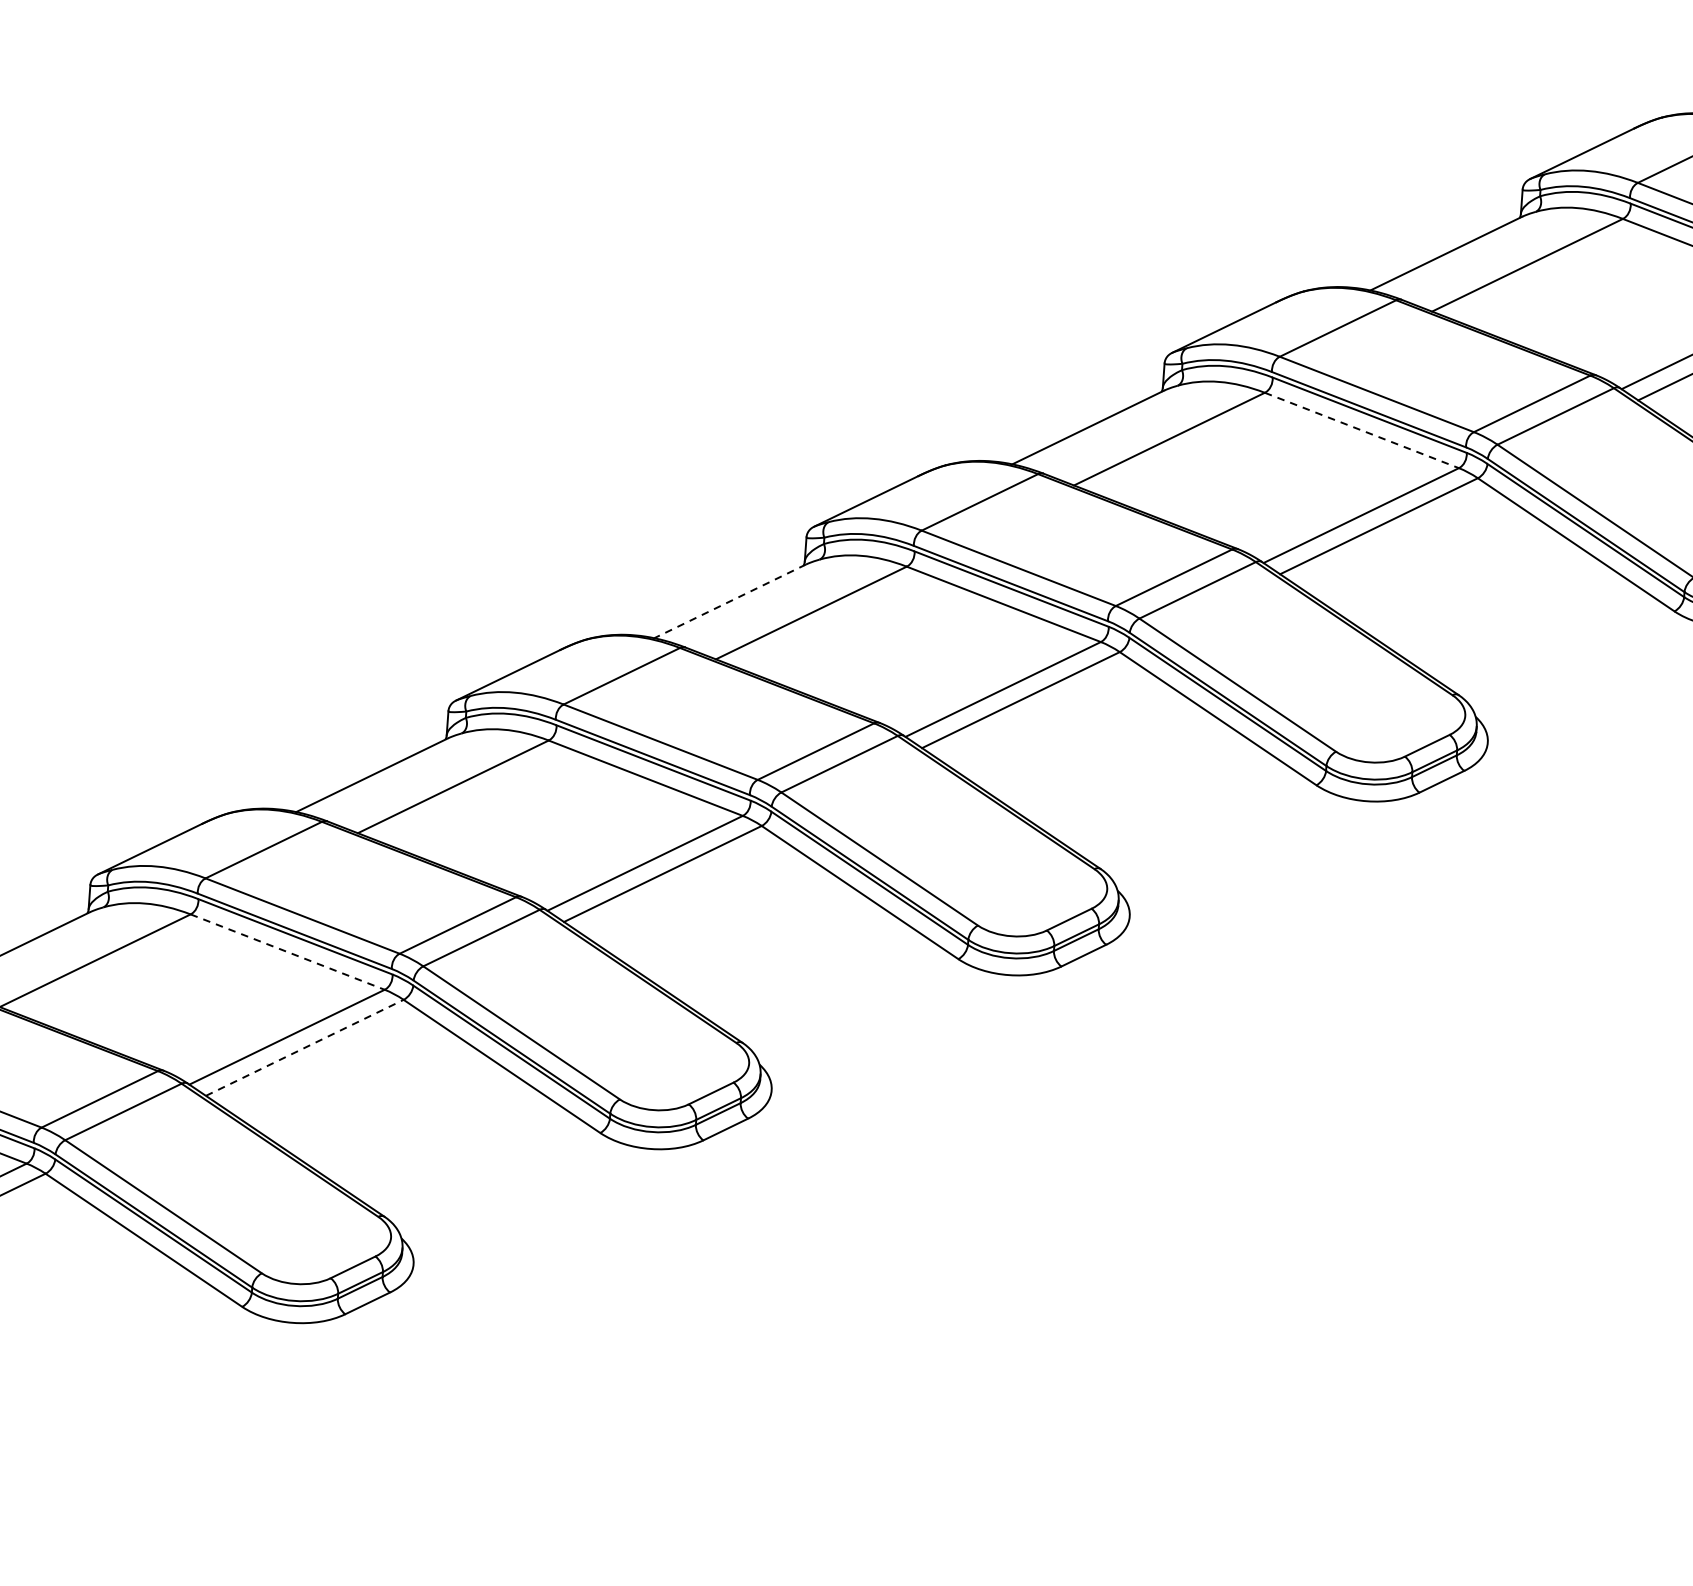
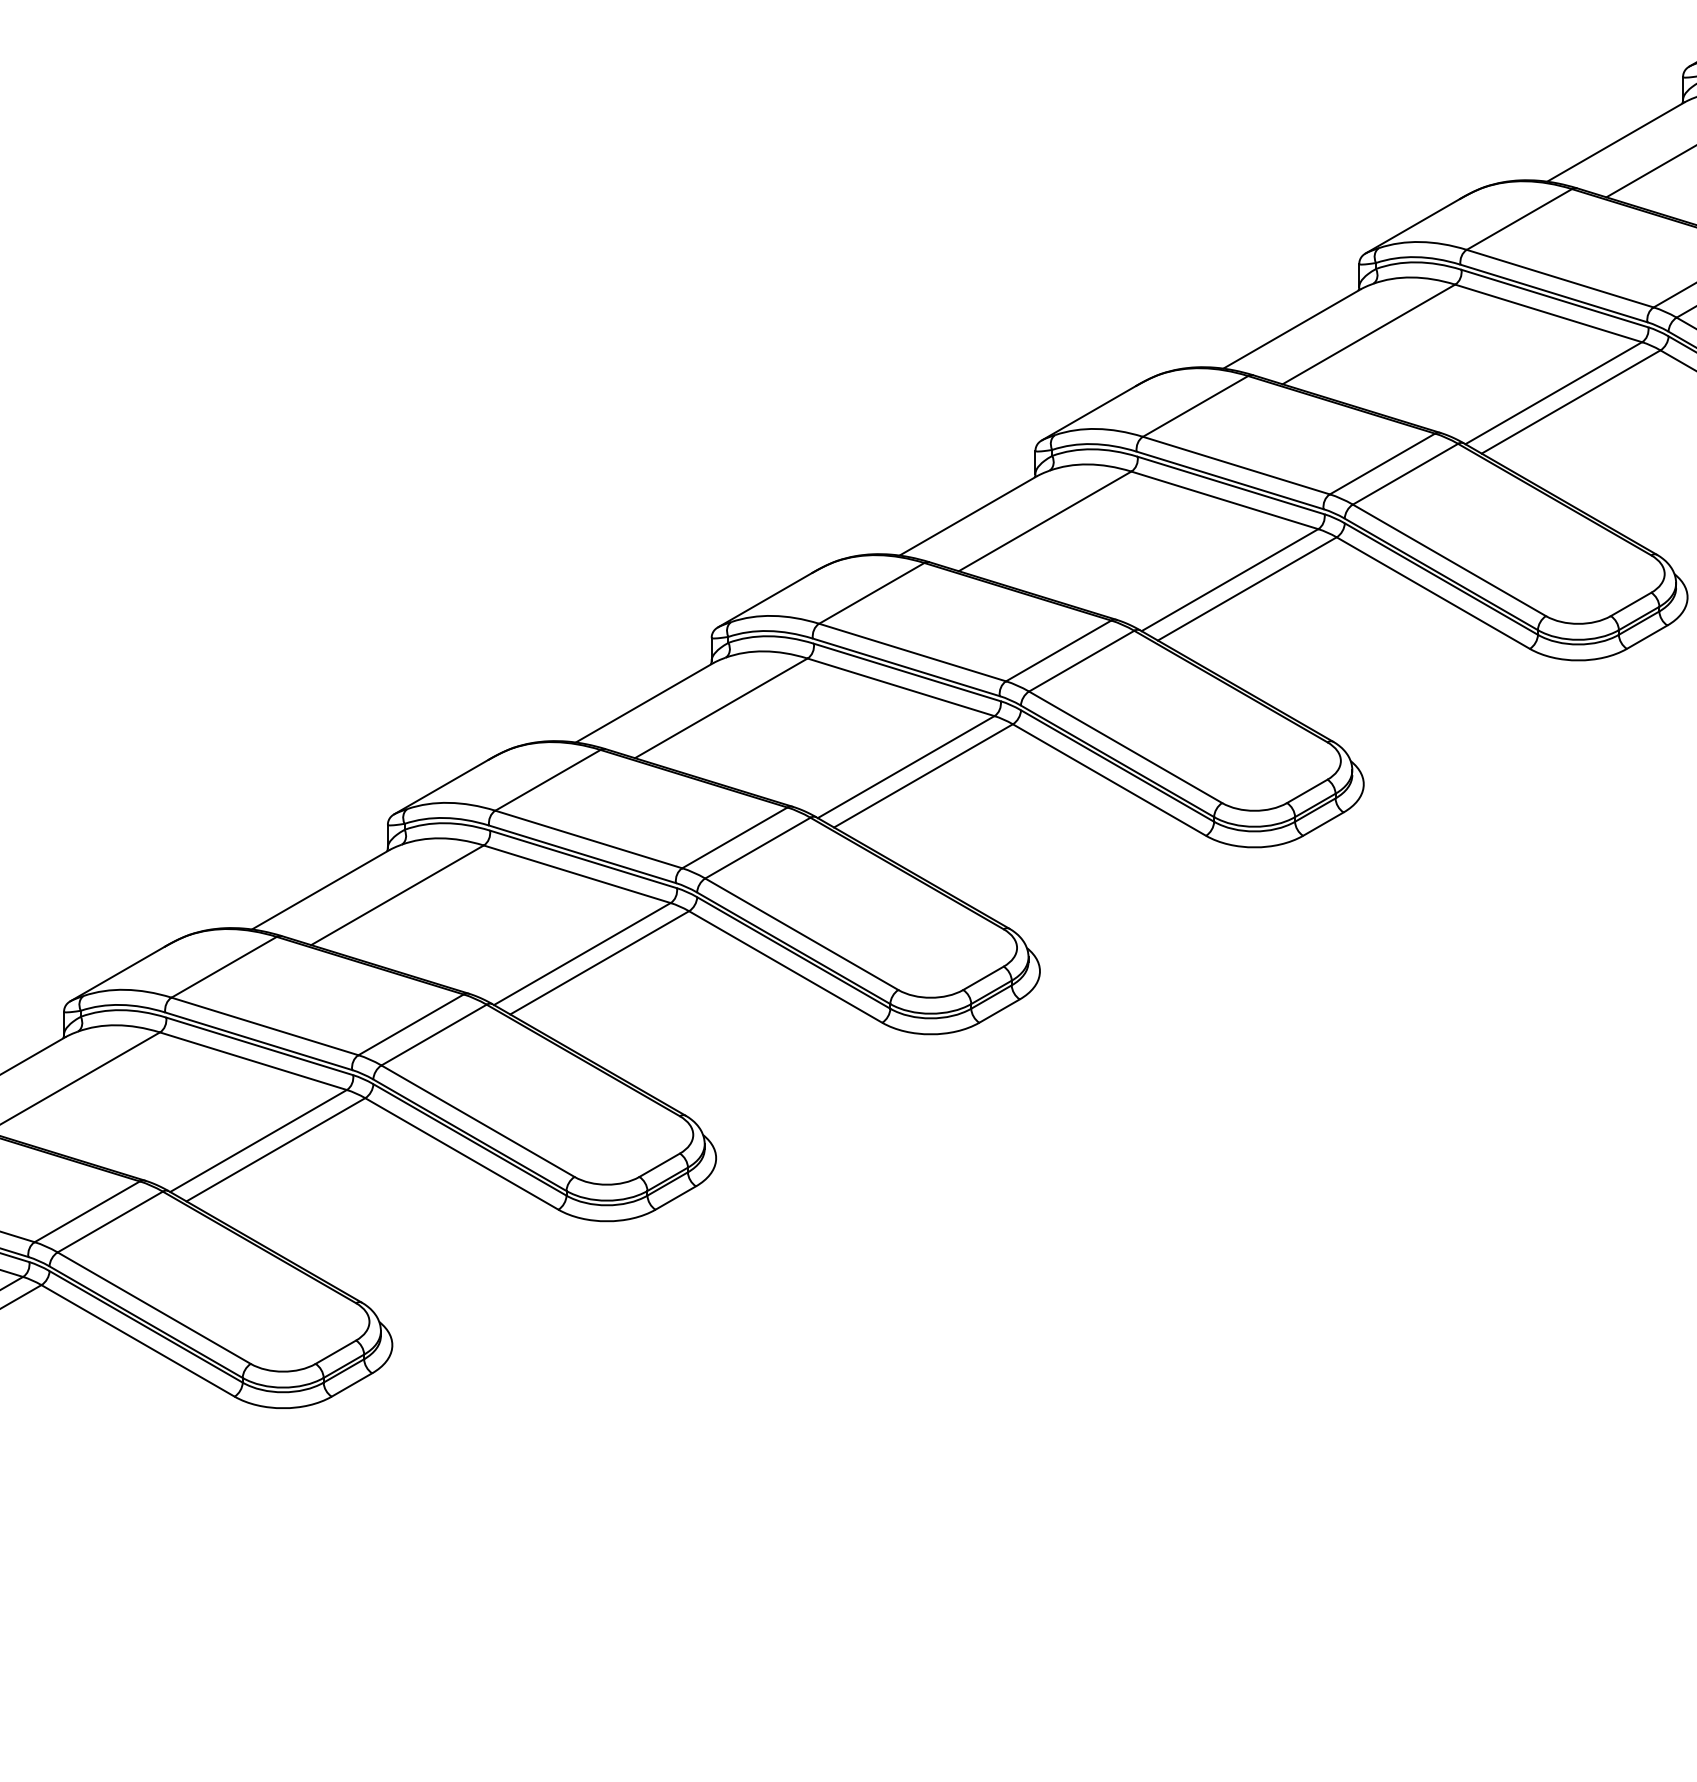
line: (1361, 430) -> (1224, 500), dashed -> solid
line: (730, 602) -> (644, 703), dashed -> solid
line: (287, 952) -> (253, 1061), dashed -> solid
line: (305, 1047) -> (276, 1149), dashed -> solid

